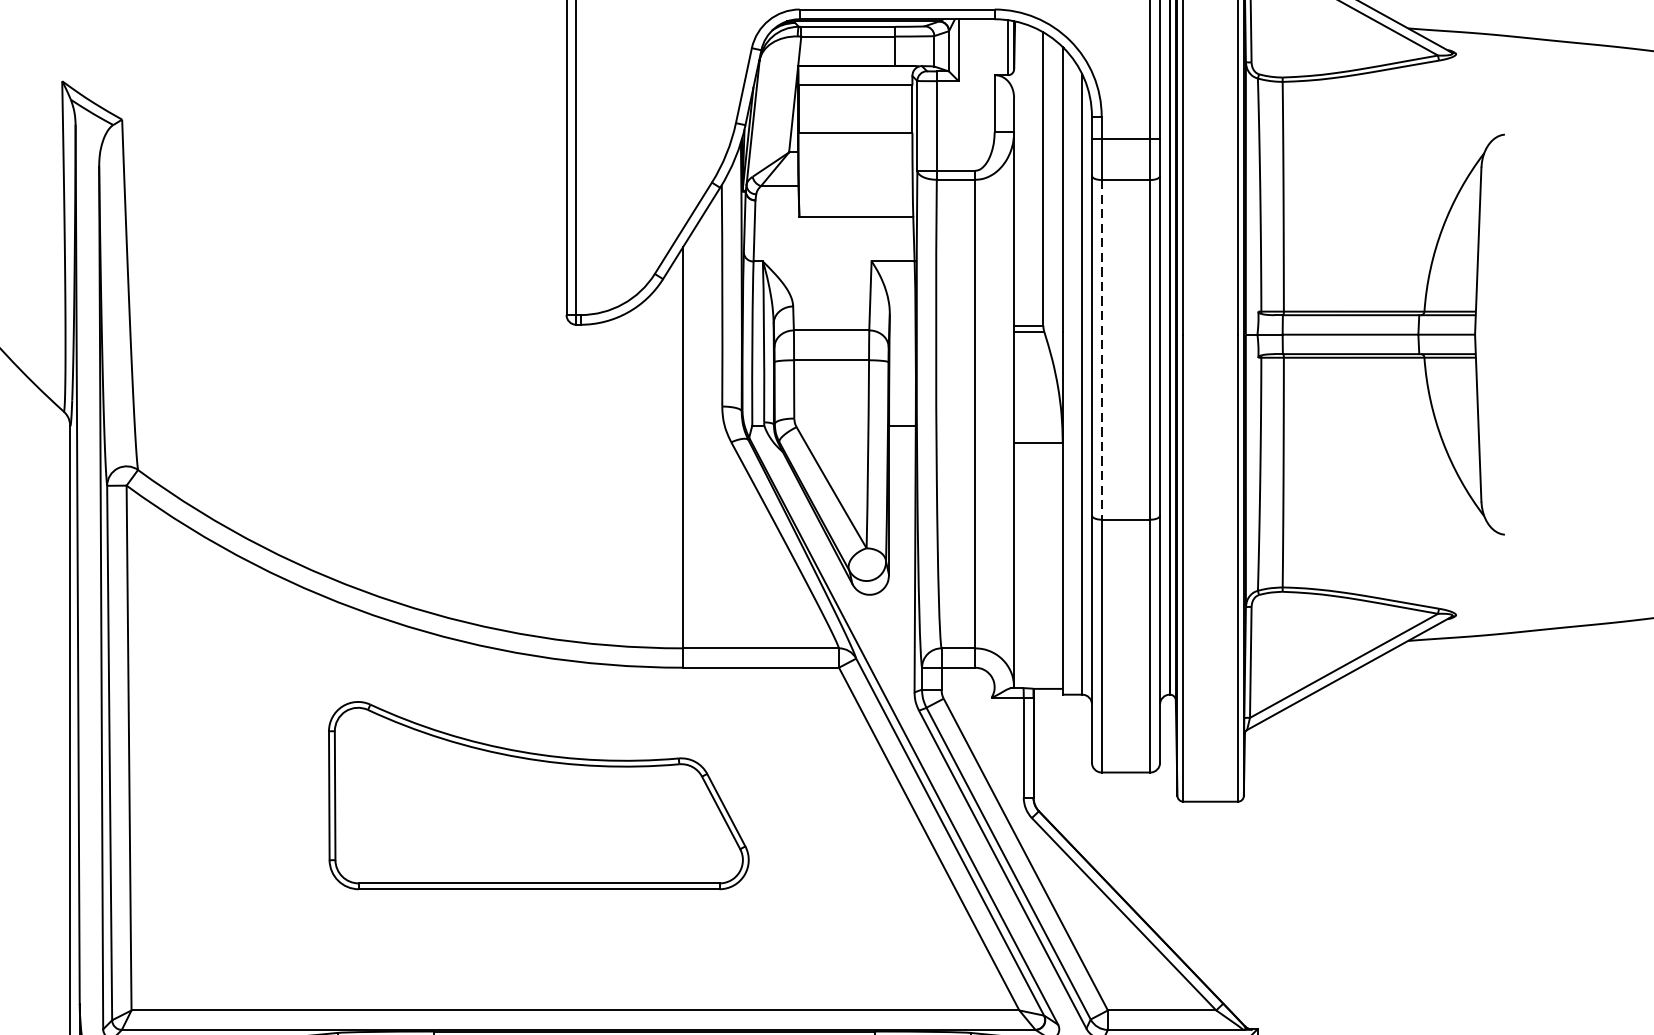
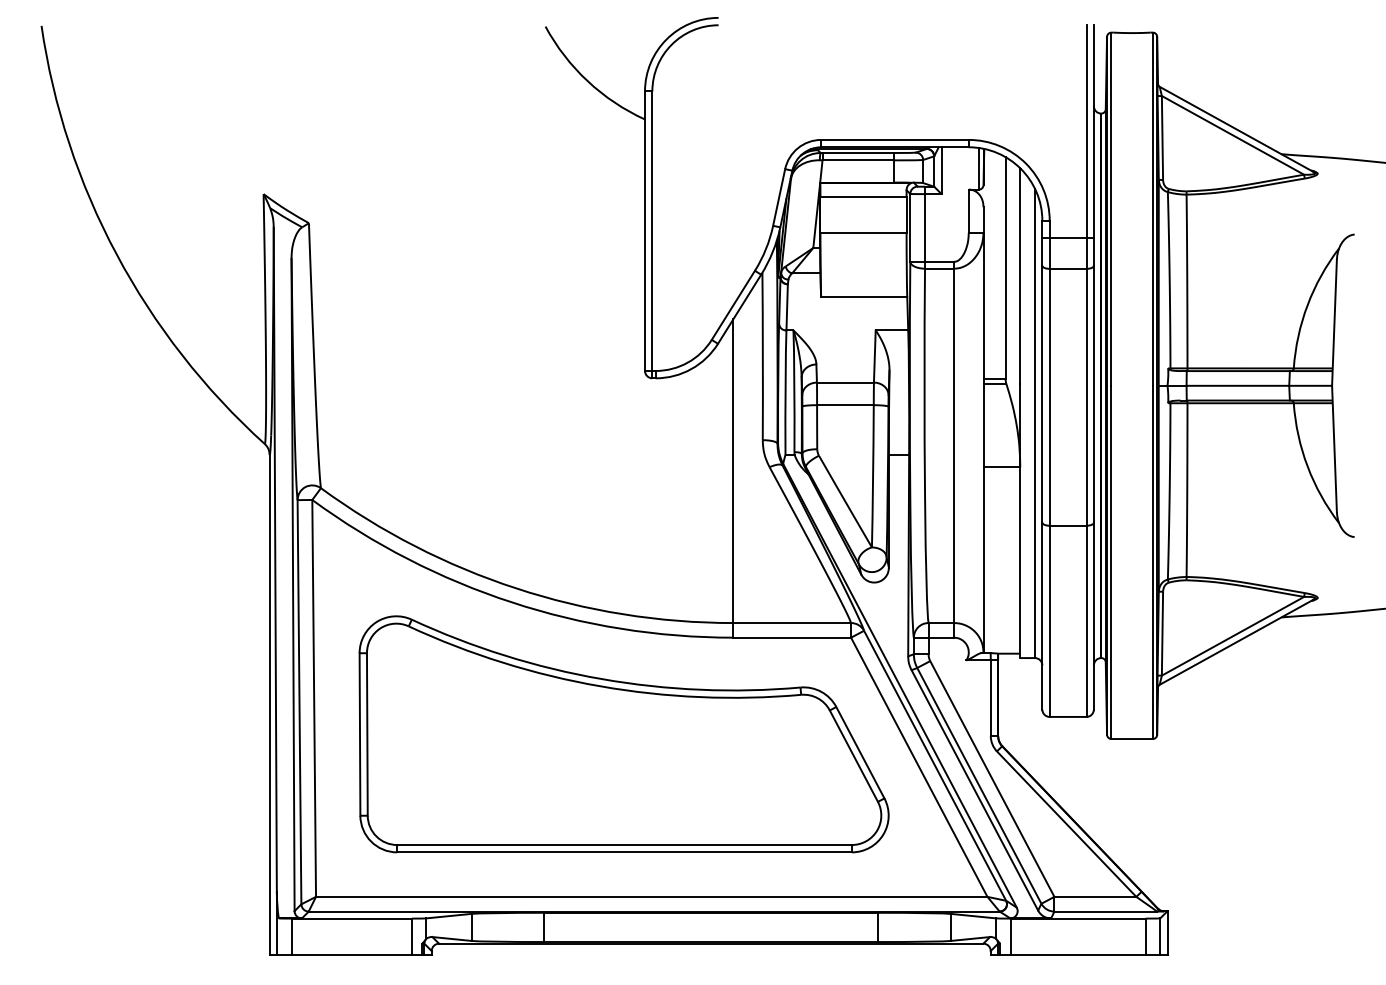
line: (1101, 350) -> (1049, 397), dashed -> solid
part: (538, 795) -> (623, 734), size x1.67

